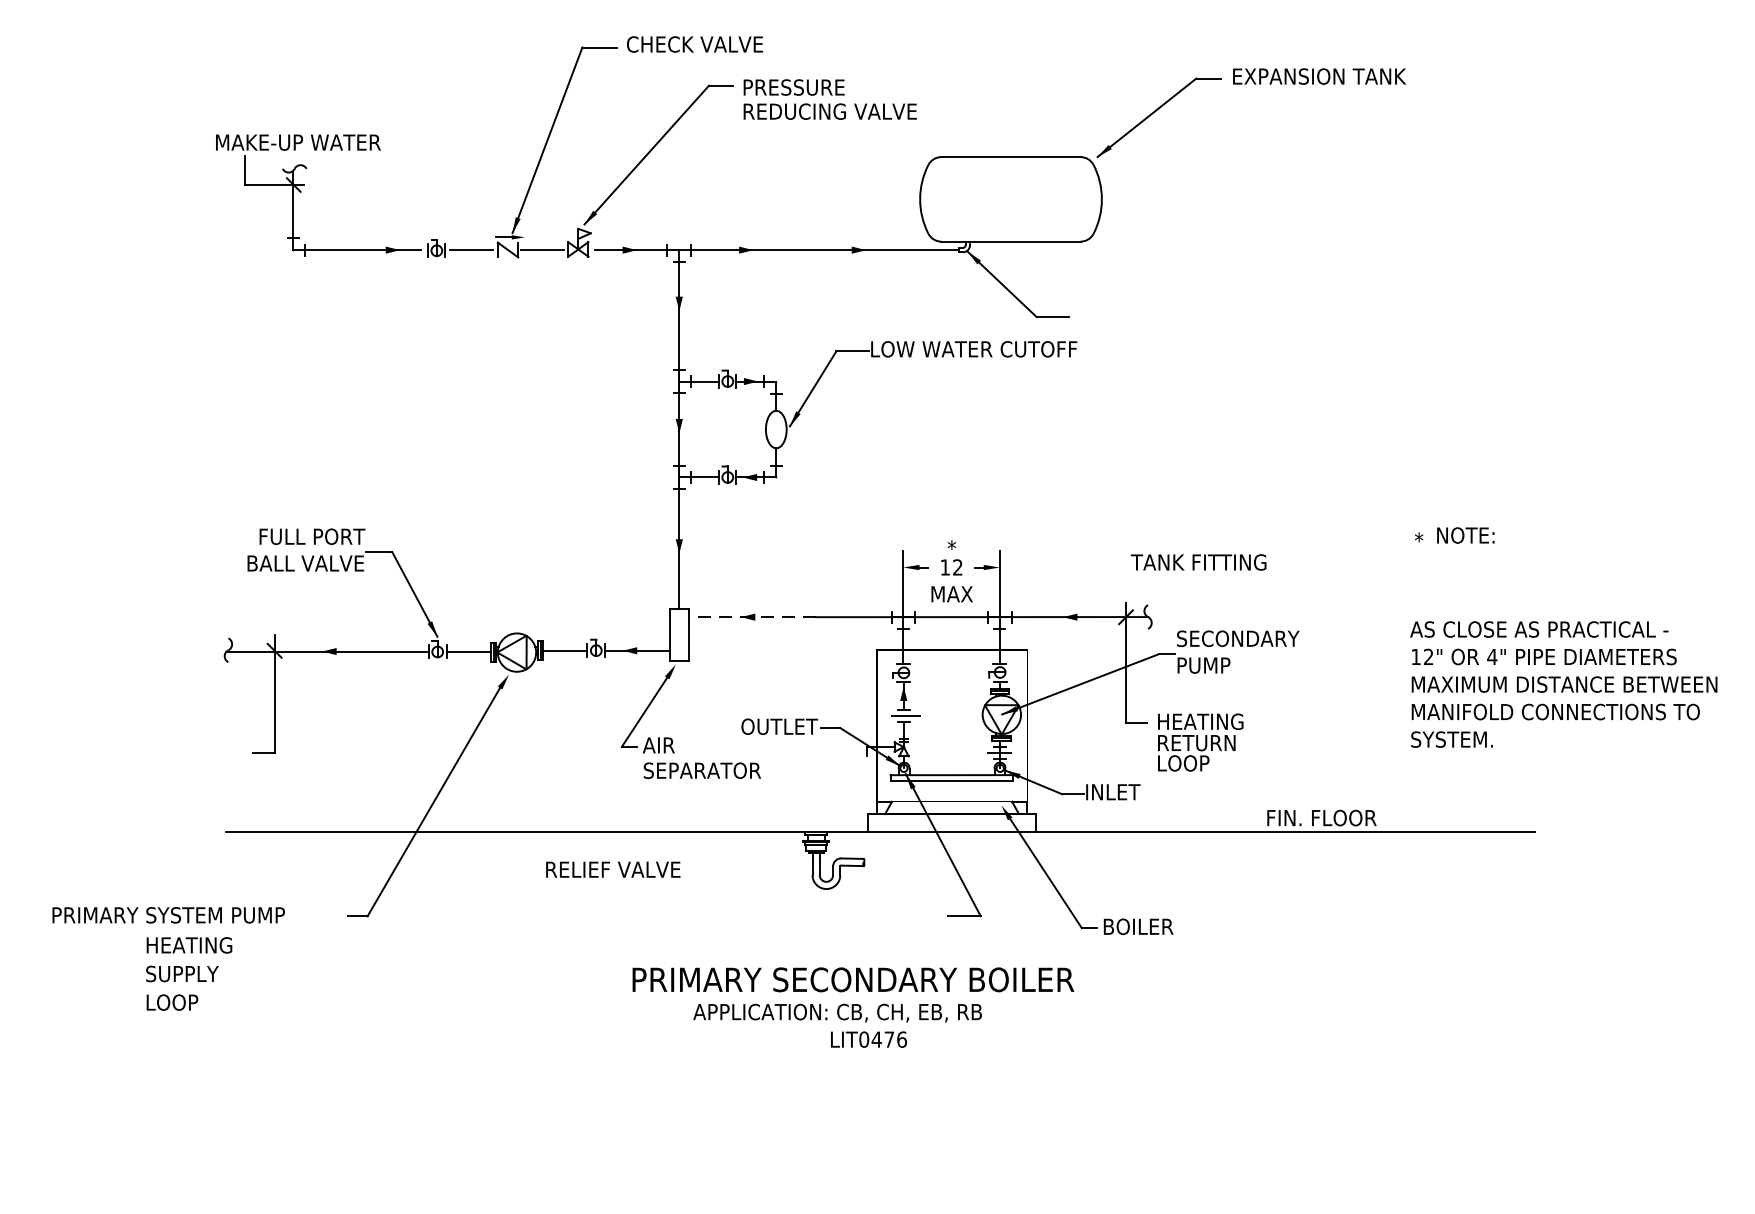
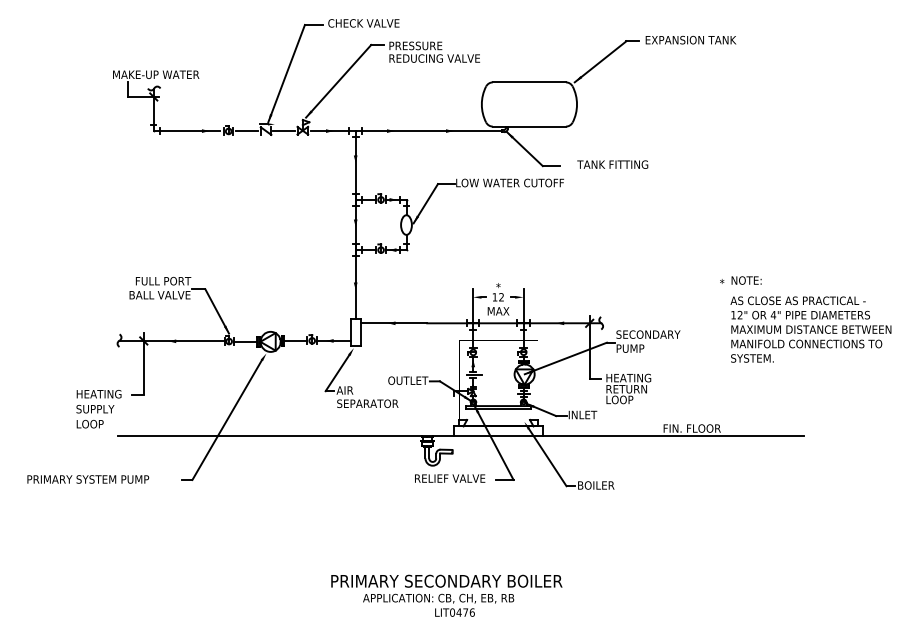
text: (1454, 535) -> (740, 280), moved
text: (1198, 562) -> (612, 164), moved
line: (751, 617) -> (393, 323), dashed -> solid
text: (1562, 684) -> (810, 329), moved
text: (614, 869) -> (450, 478), moved
text: (188, 974) -> (98, 409), moved
text: (852, 1006) -> (446, 595), moved

